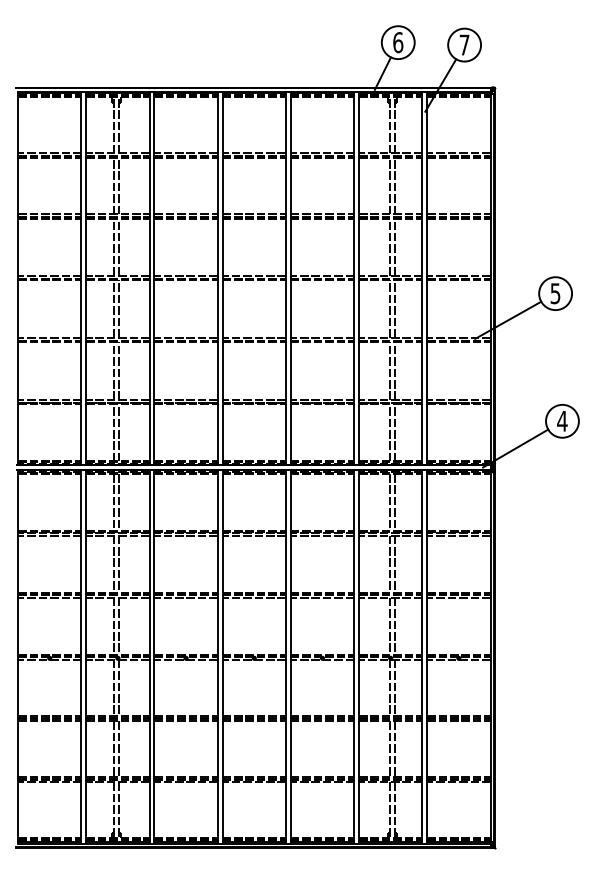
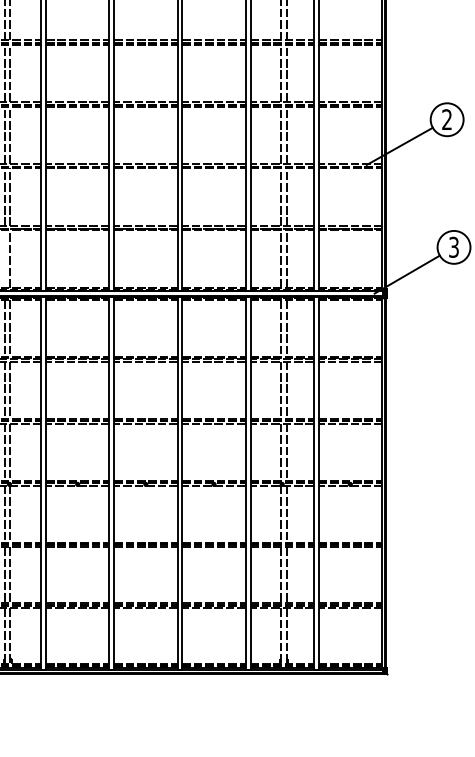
text: (555, 293) -> (447, 119), 5 -> 2
text: (562, 420) -> (454, 246), 4 -> 3
line: (113, 432) -> (5, 258), removed

